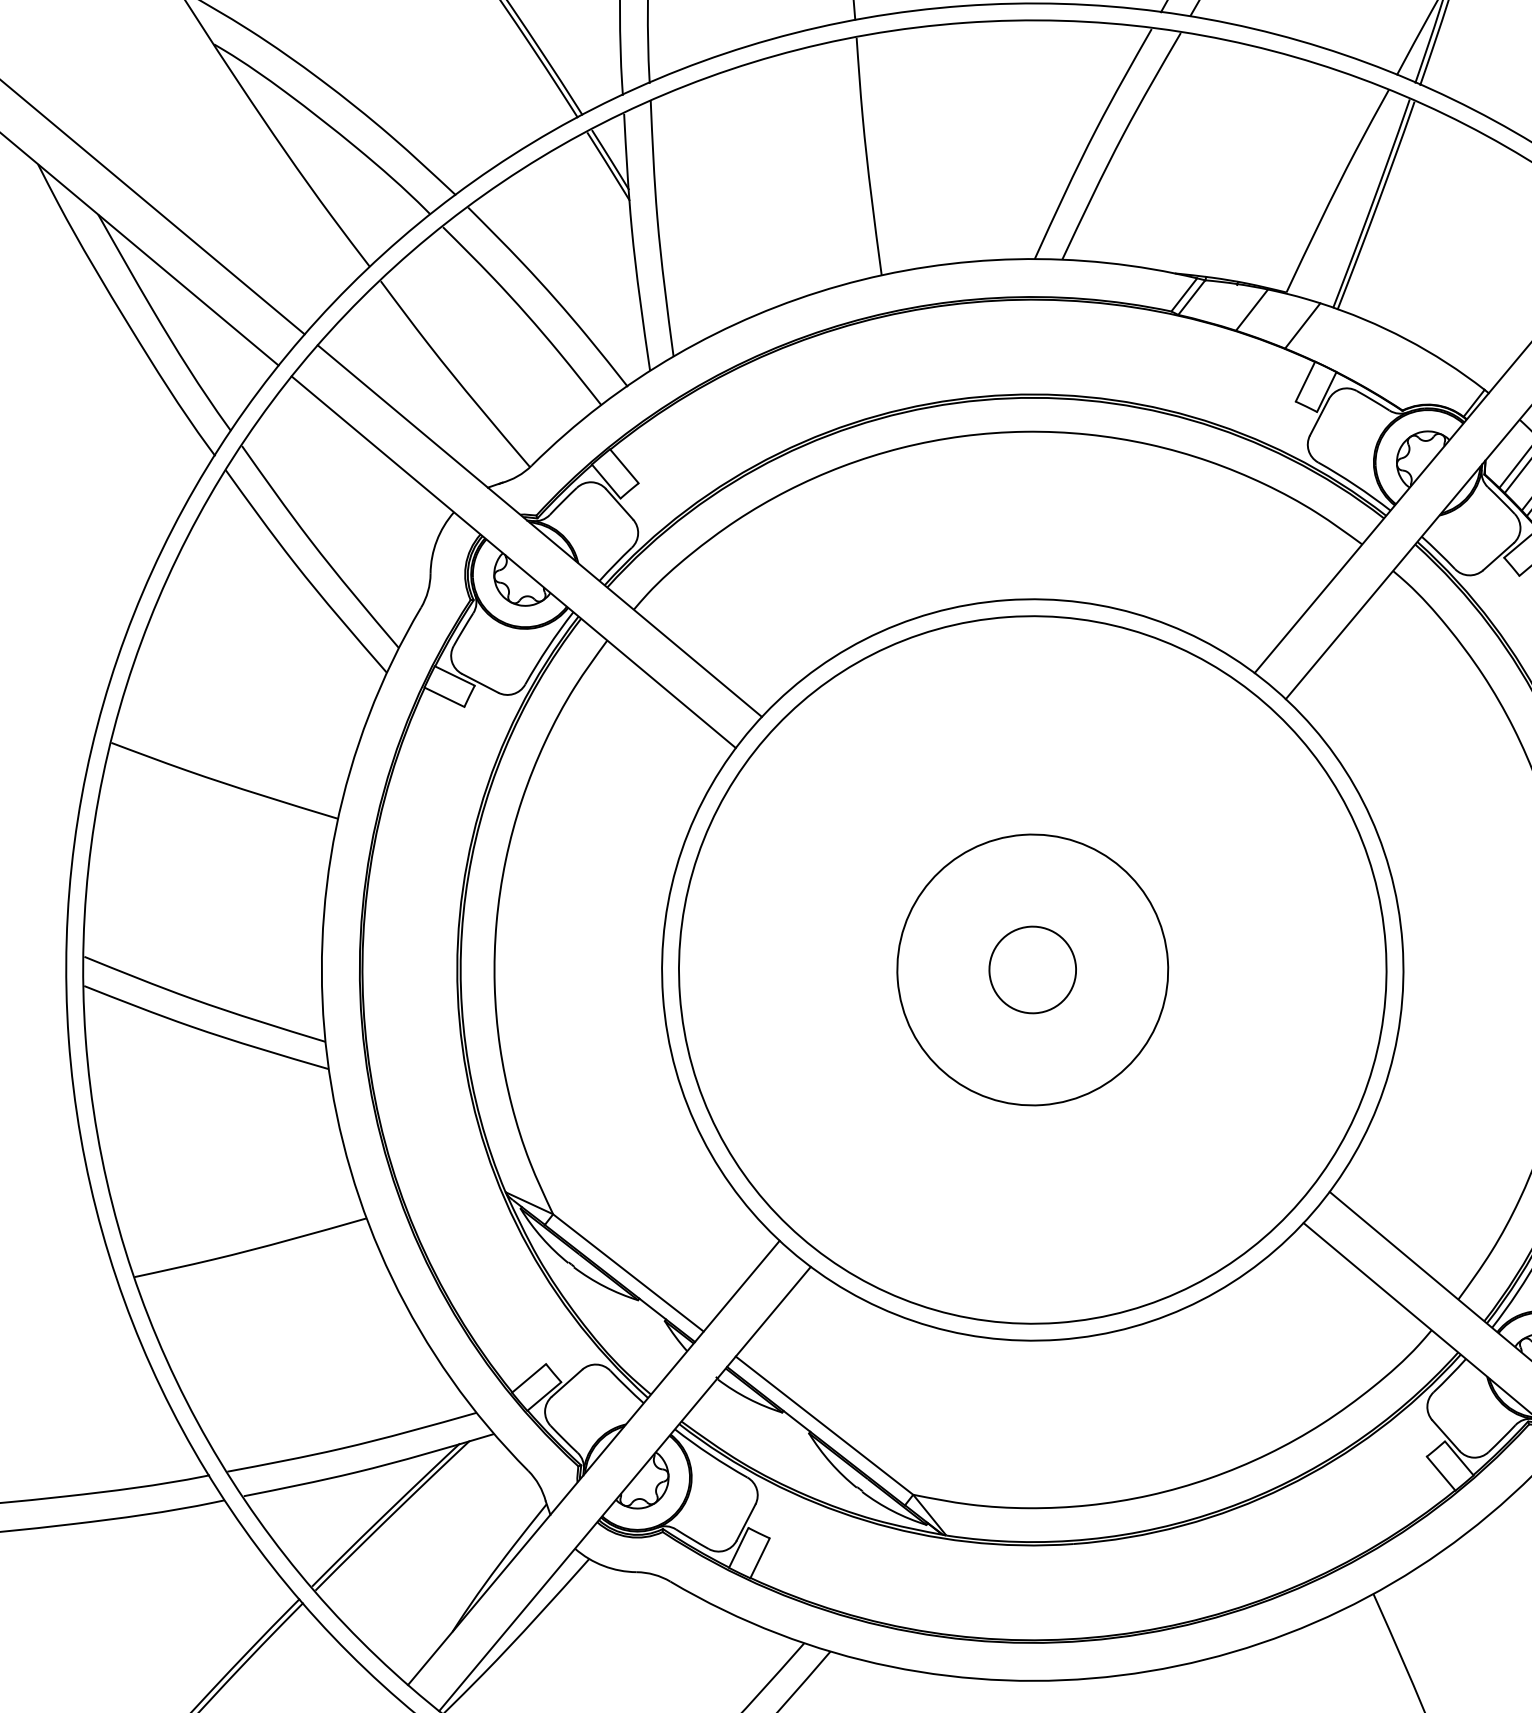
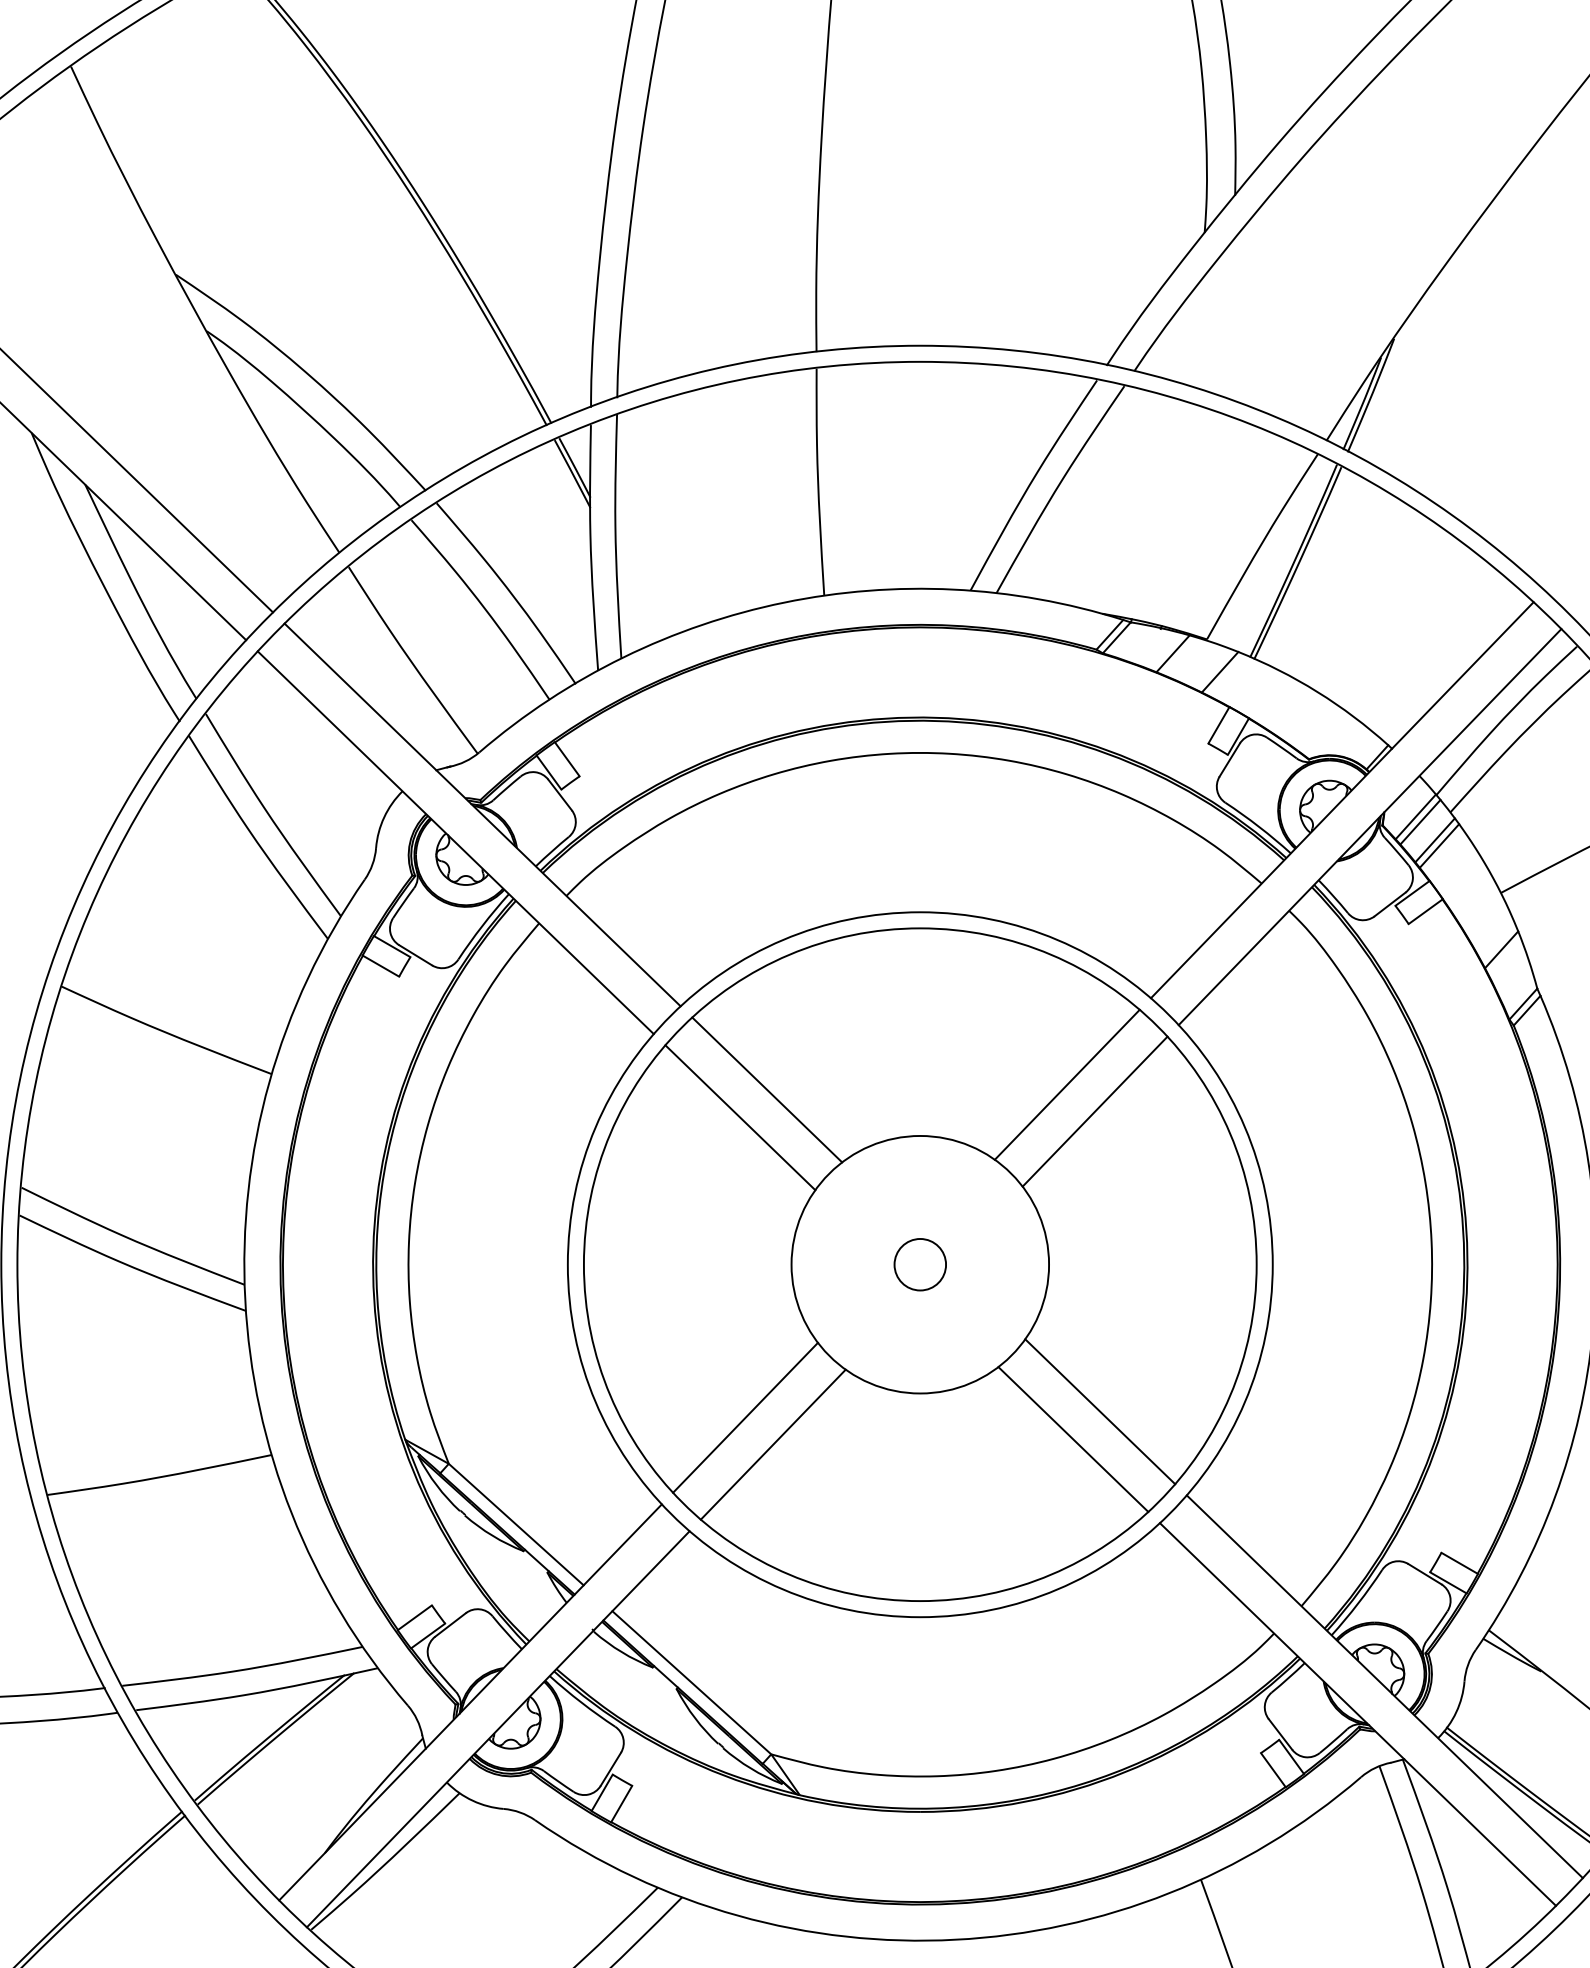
line: (1172, 769) -> (1066, 1084), added
line: (1203, 796) -> (1094, 1111), added
line: (859, 797) -> (767, 1089), added
line: (833, 829) -> (740, 1117), added
circle: (1032, 969) -> (920, 1264), size x0.62
line: (1232, 1110) -> (1100, 1411), added
line: (1206, 1141) -> (1073, 1439), added
line: (860, 1143) -> (745, 1417), added
line: (891, 1169) -> (772, 1444), added

